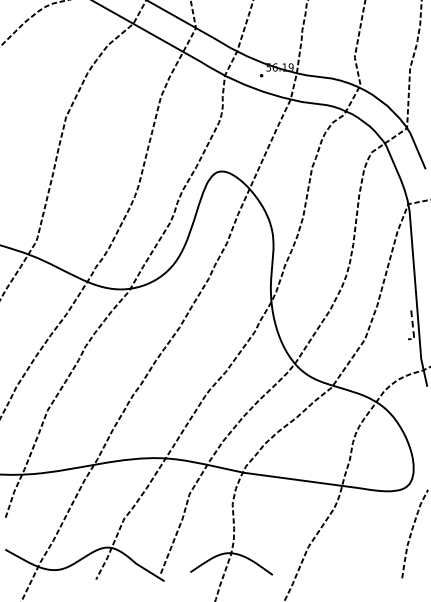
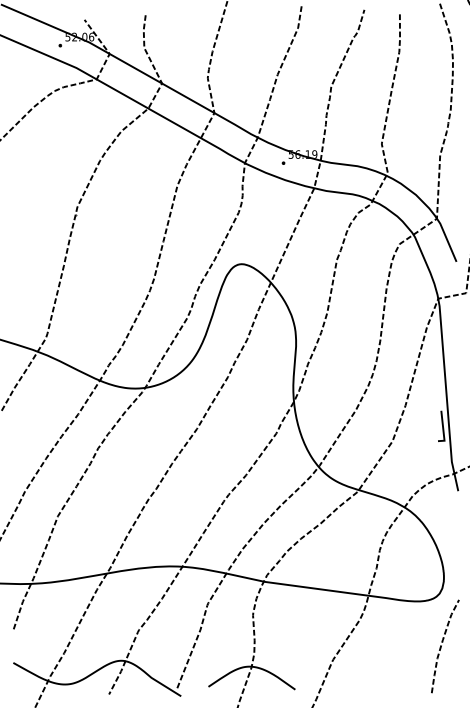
line: (413, 329) -> (443, 430), dashed -> solid

